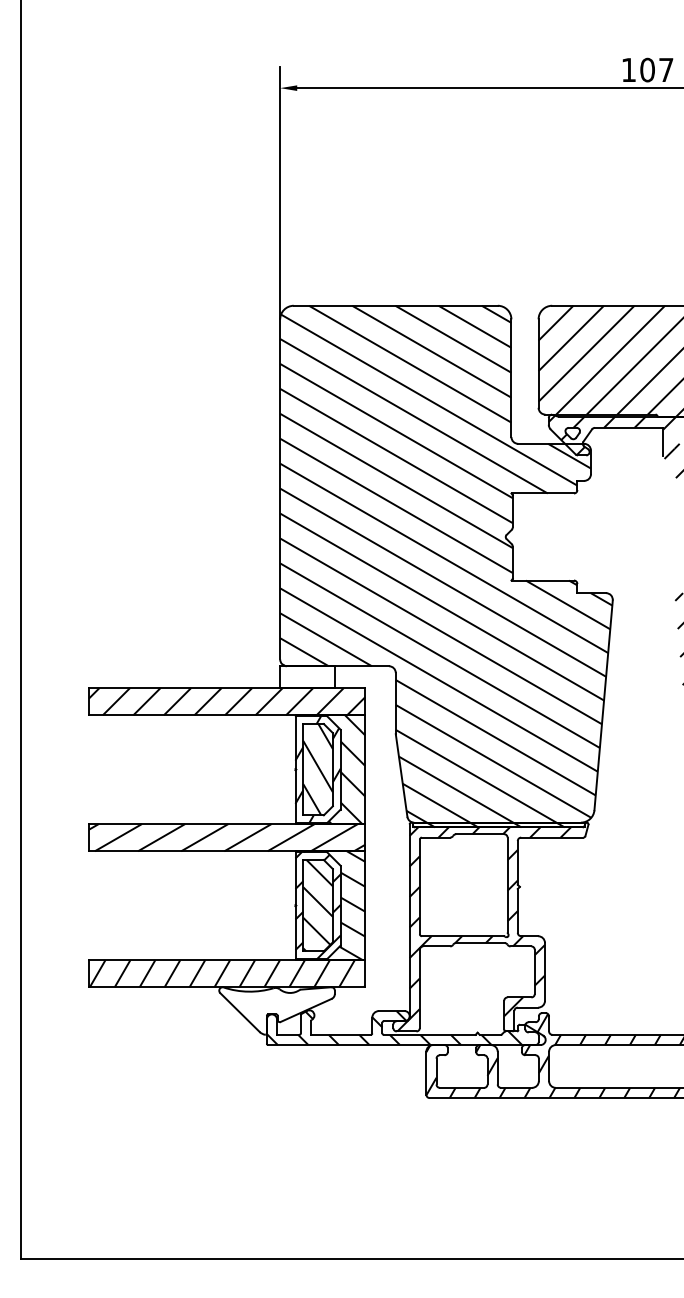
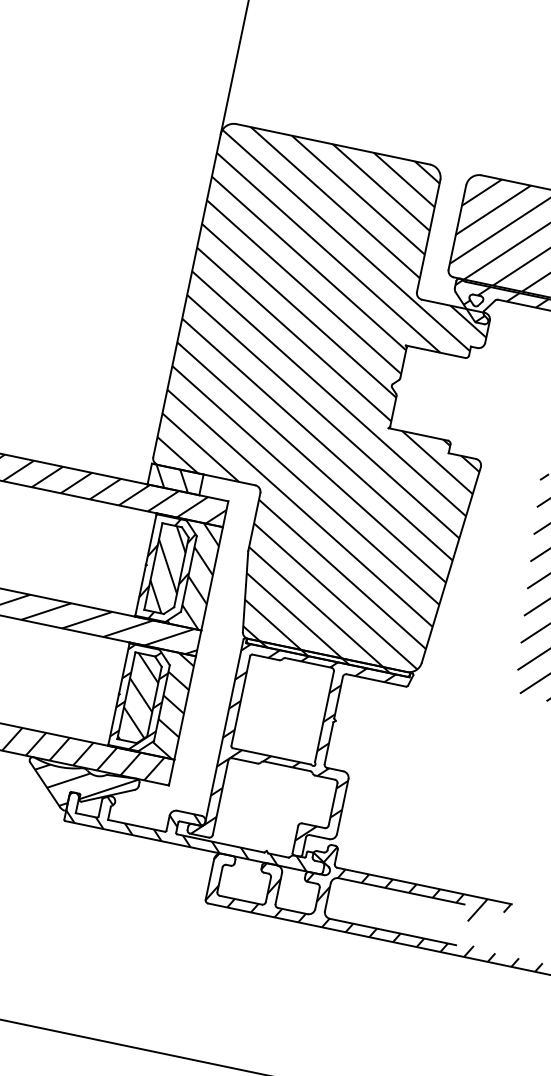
hatch: (303, 677) -> (171, 479), added
hatch: (279, 1008) -> (83, 788), added

